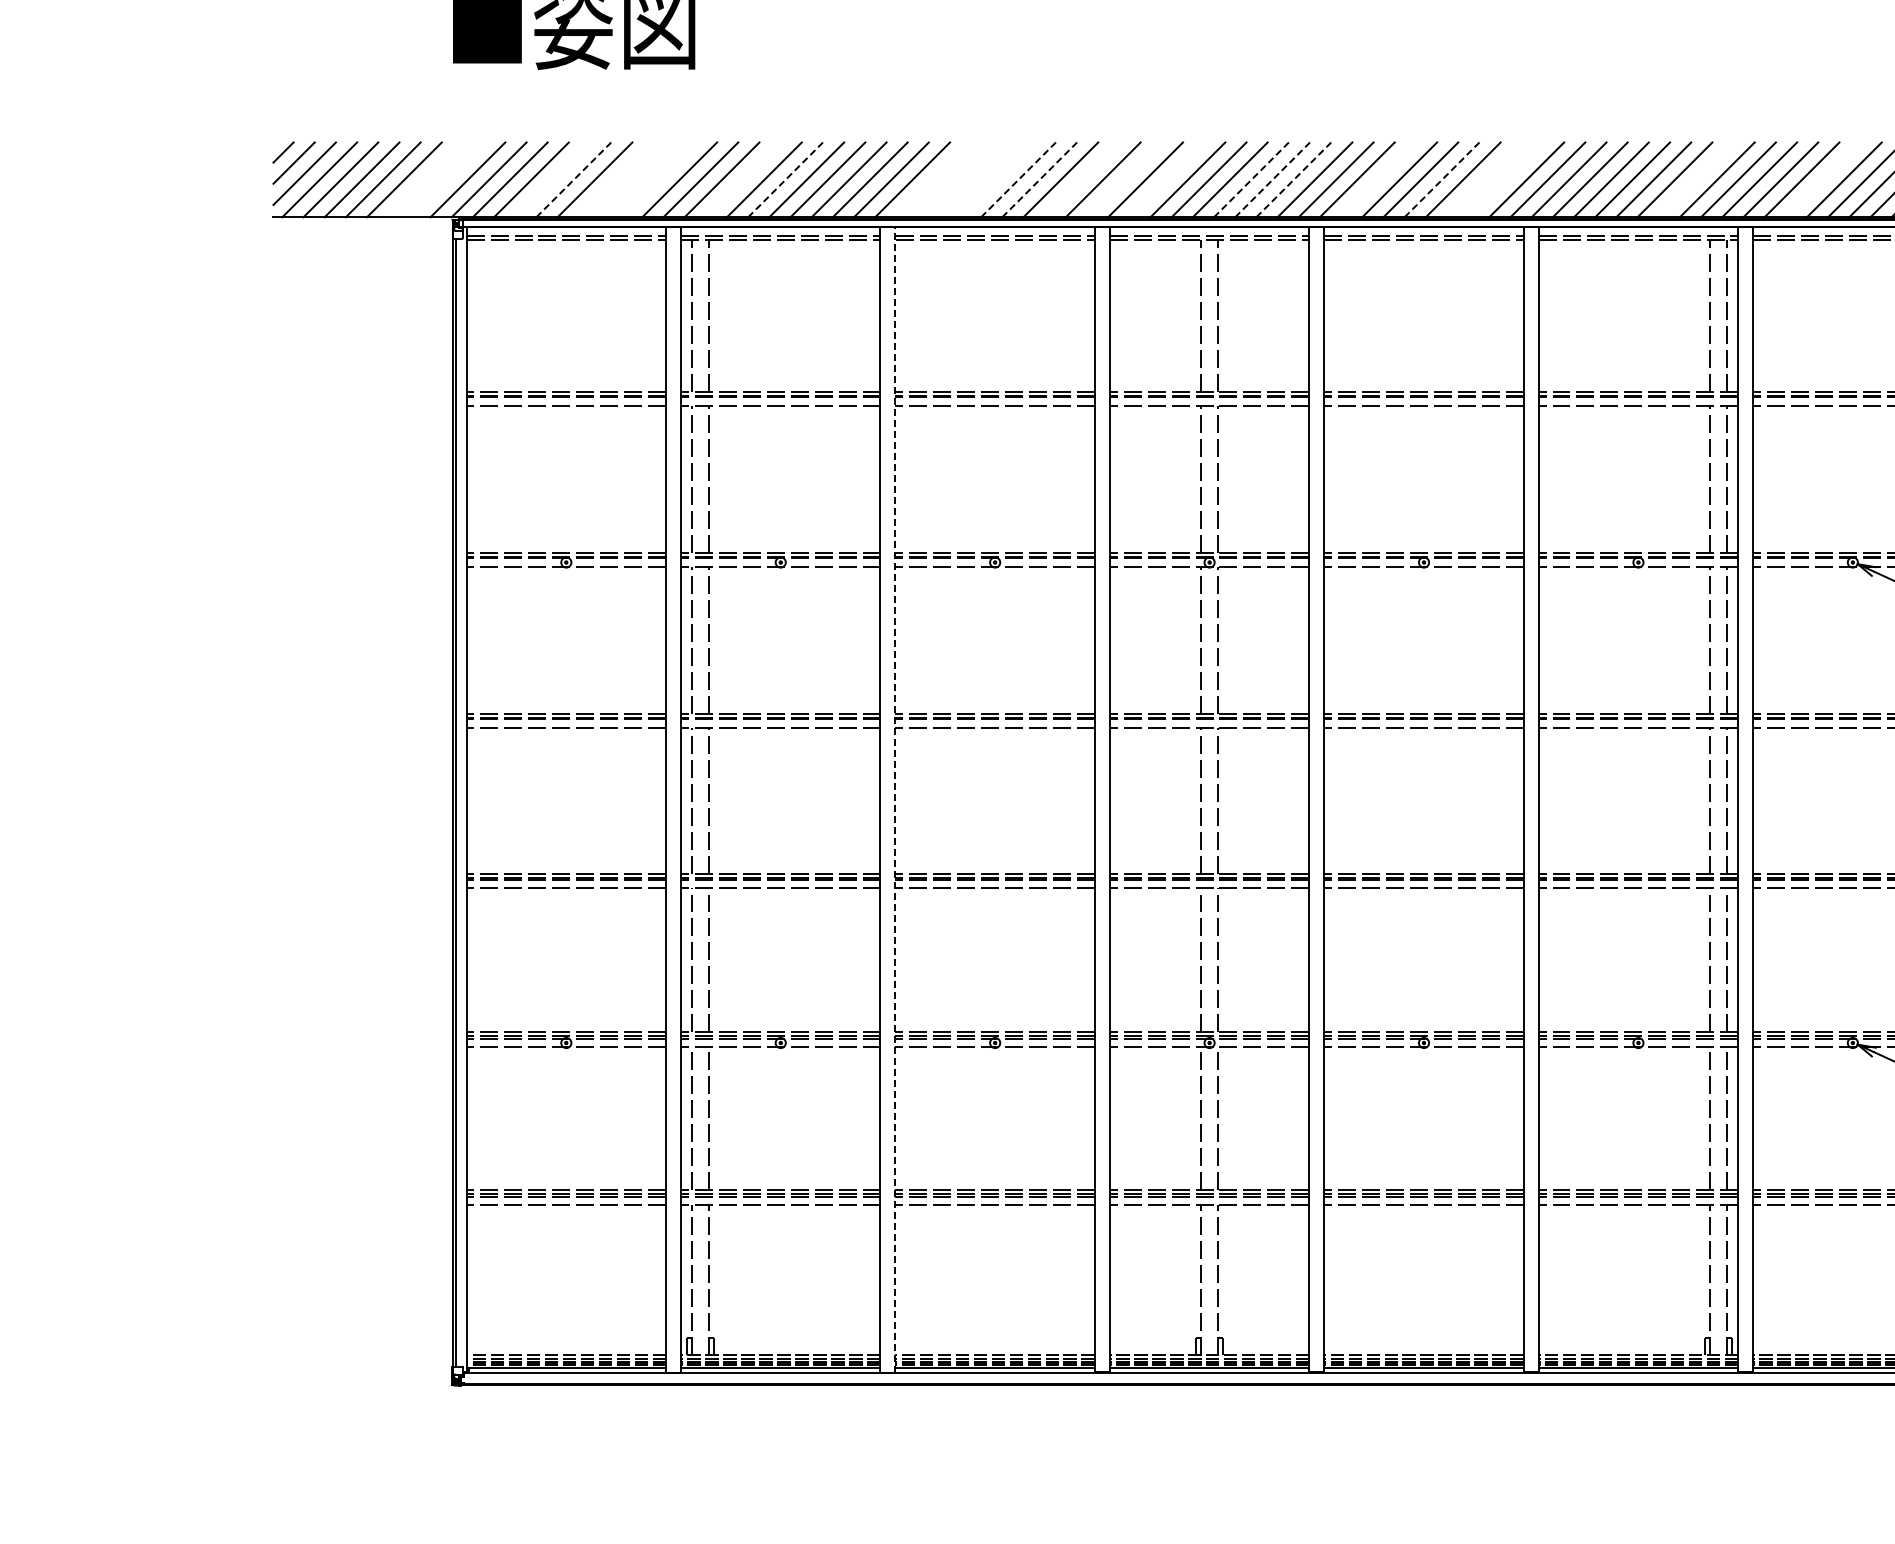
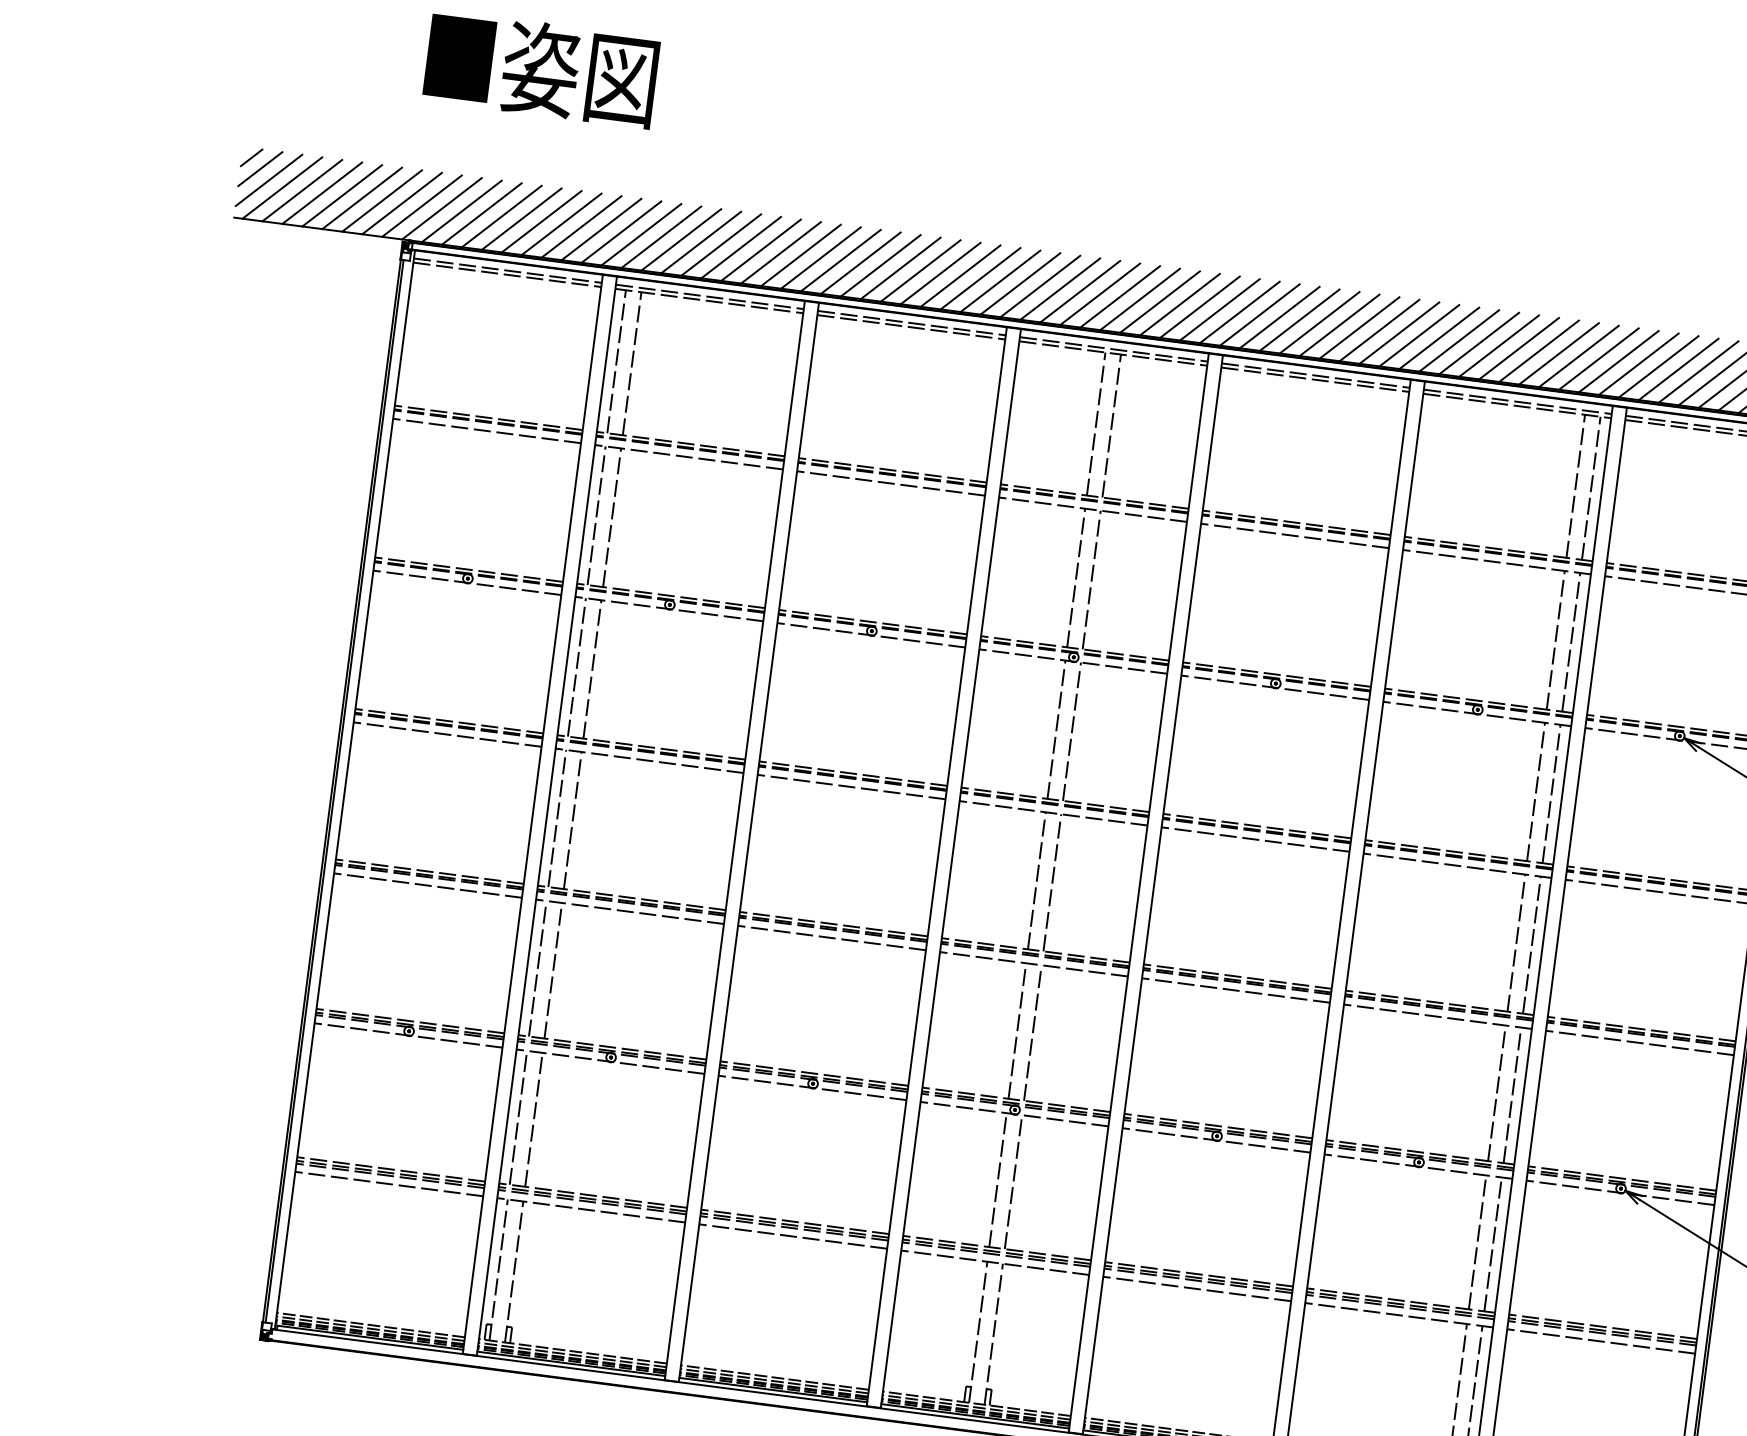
line: (425, 179) -> (382, 200), added
line: (446, 179) -> (401, 203), added
line: (552, 179) -> (501, 216), added
line: (573, 179) -> (521, 218), dashed -> solid
line: (615, 179) -> (561, 223), added
line: (636, 179) -> (580, 226), added
line: (658, 179) -> (601, 229), added
line: (742, 179) -> (680, 239), added
line: (785, 179) -> (721, 244), dashed -> solid
line: (933, 179) -> (860, 262), added
line: (954, 179) -> (880, 265), added
line: (975, 179) -> (900, 267), added
line: (996, 179) -> (919, 270), added
line: (1018, 179) -> (940, 273), dashed -> solid
line: (1039, 179) -> (960, 275), dashed -> solid
line: (1081, 179) -> (1000, 280), added
line: (1123, 179) -> (1039, 286), added
line: (1166, 179) -> (1080, 291), added
line: (1251, 179) -> (1160, 301), dashed -> solid
line: (1272, 179) -> (1179, 304), dashed -> solid
line: (1293, 179) -> (1199, 306), dashed -> solid
line: (1378, 179) -> (1279, 317), added
line: (1442, 179) -> (1340, 325), dashed -> solid
line: (1483, 179) -> (1378, 330), added
line: (1505, 179) -> (1399, 332), added
line: (1695, 179) -> (1578, 355), added
line: (1822, 179) -> (1698, 371), added
line: (895, 799) -> (748, 842), dashed -> solid

